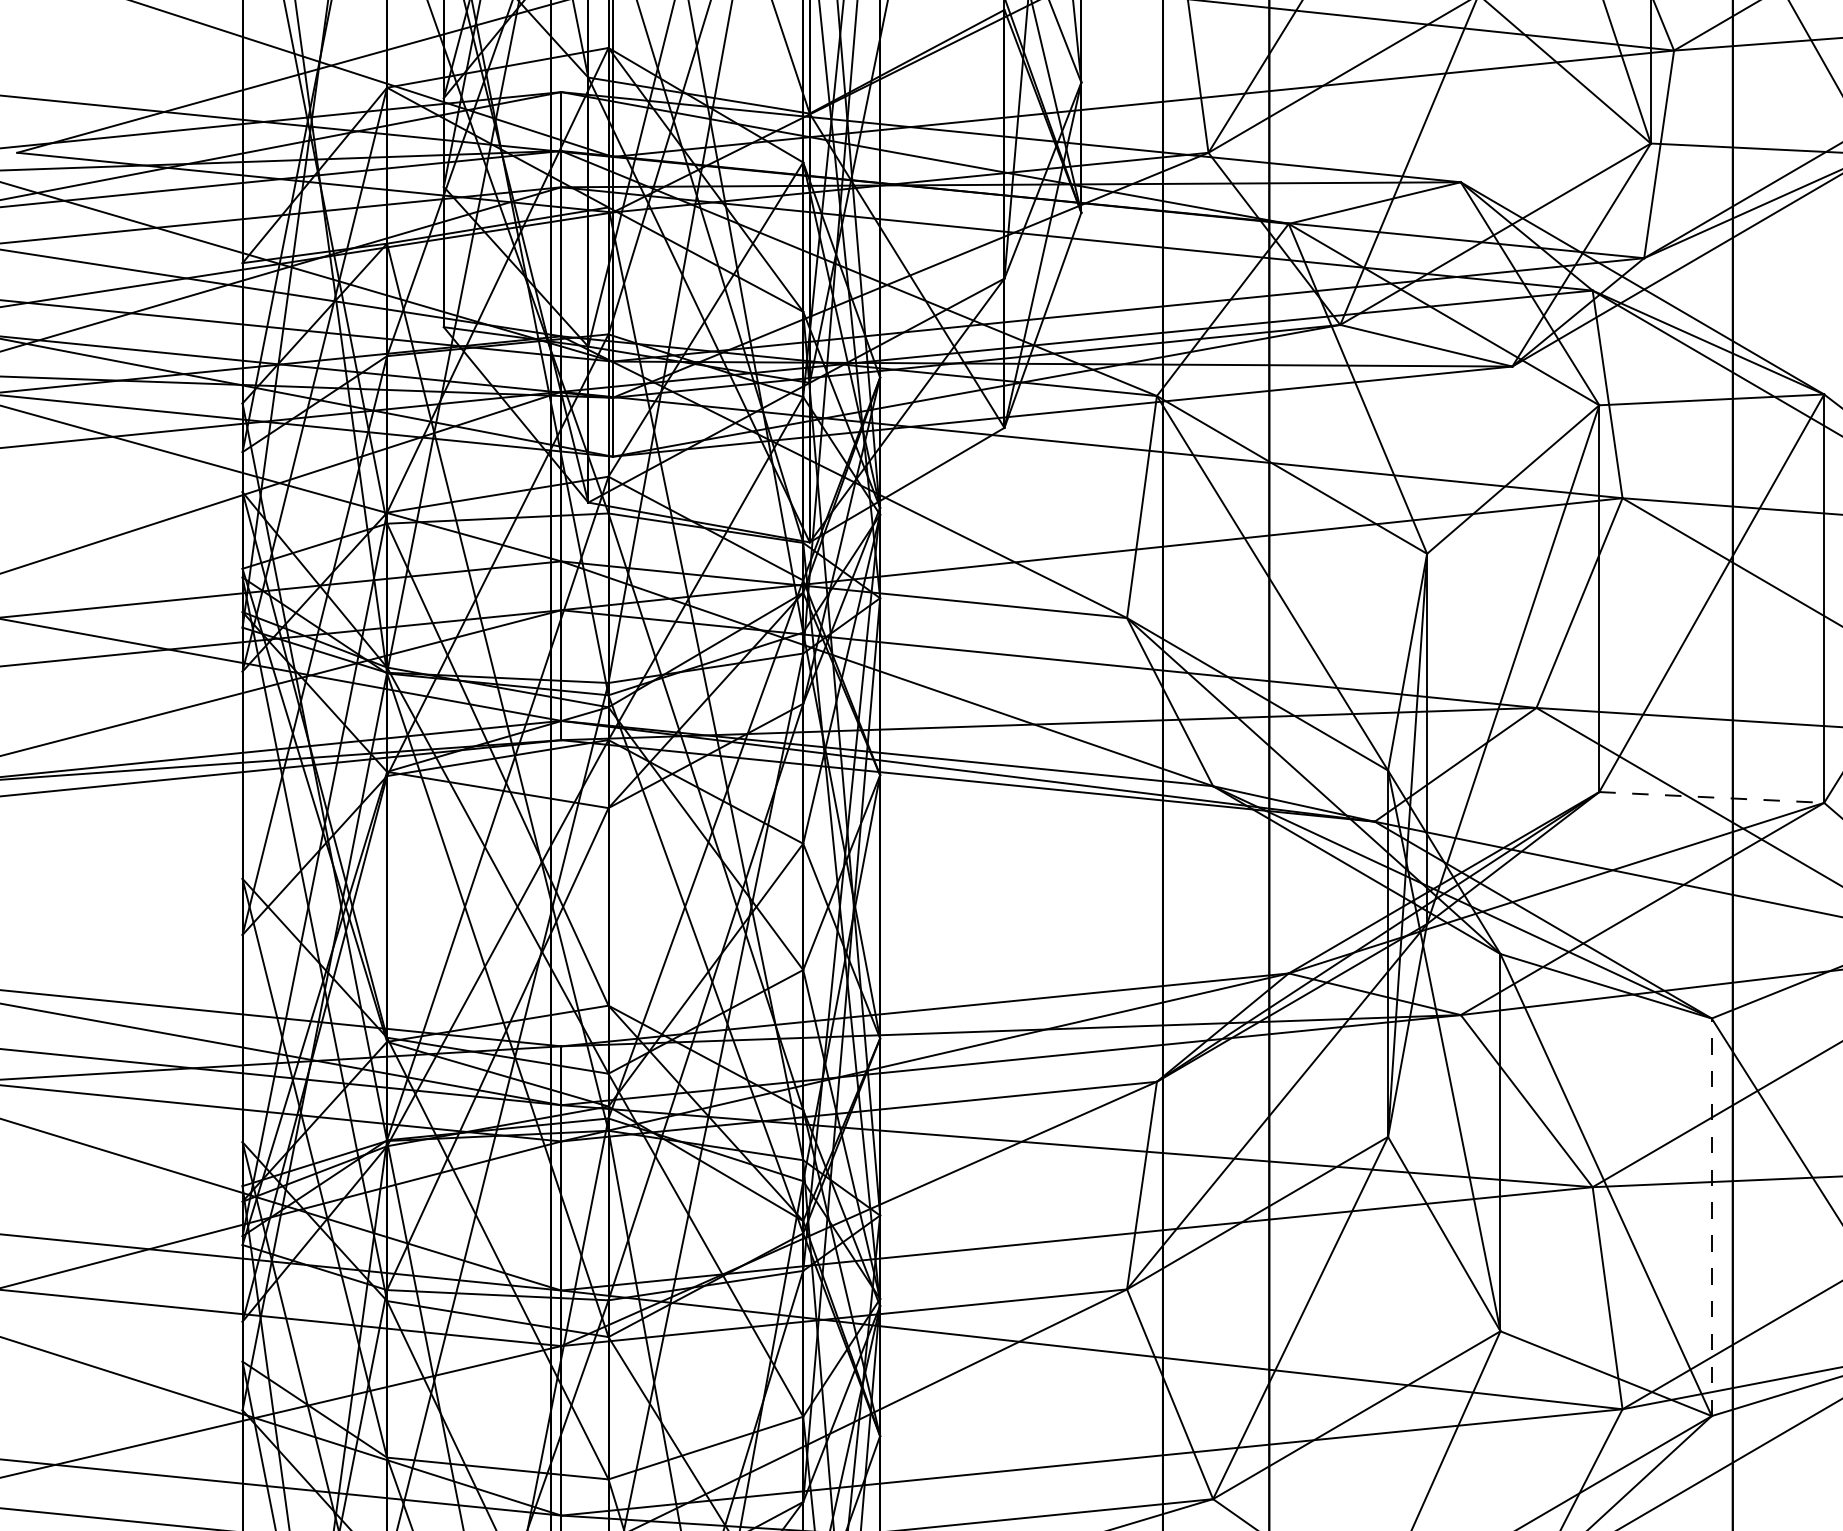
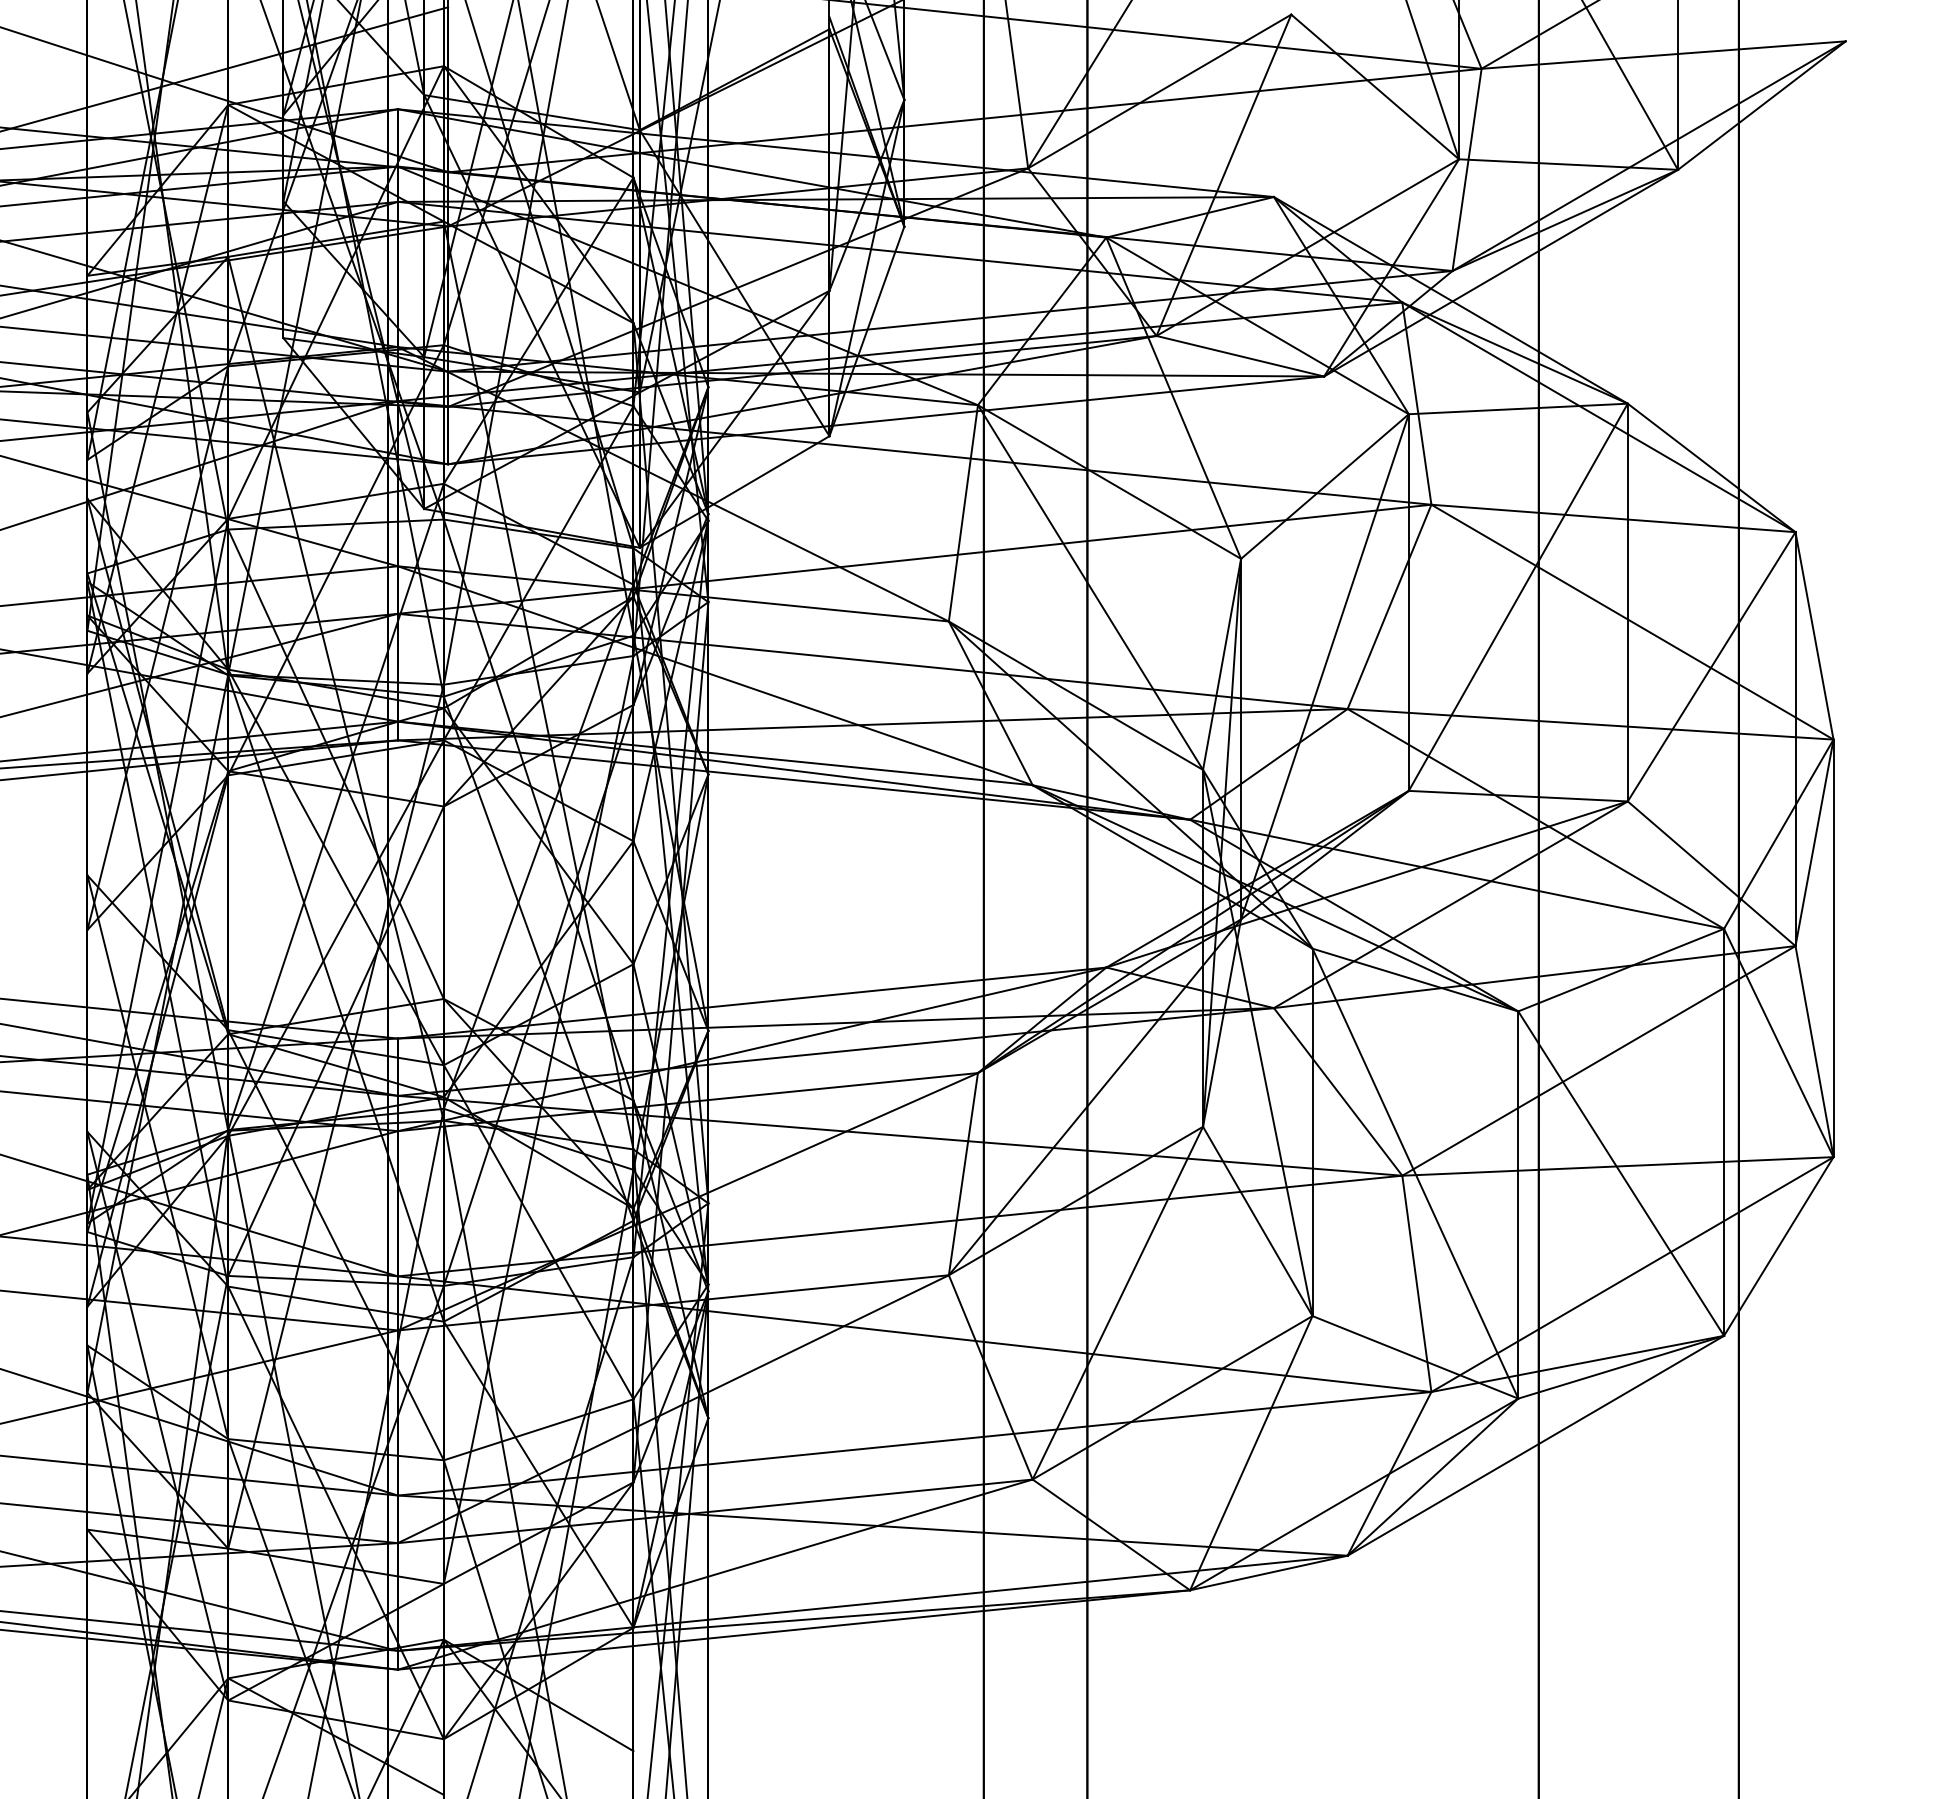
line: (1711, 797) -> (1518, 796), dashed -> solid
line: (1711, 1217) -> (1518, 1205), dashed -> solid

